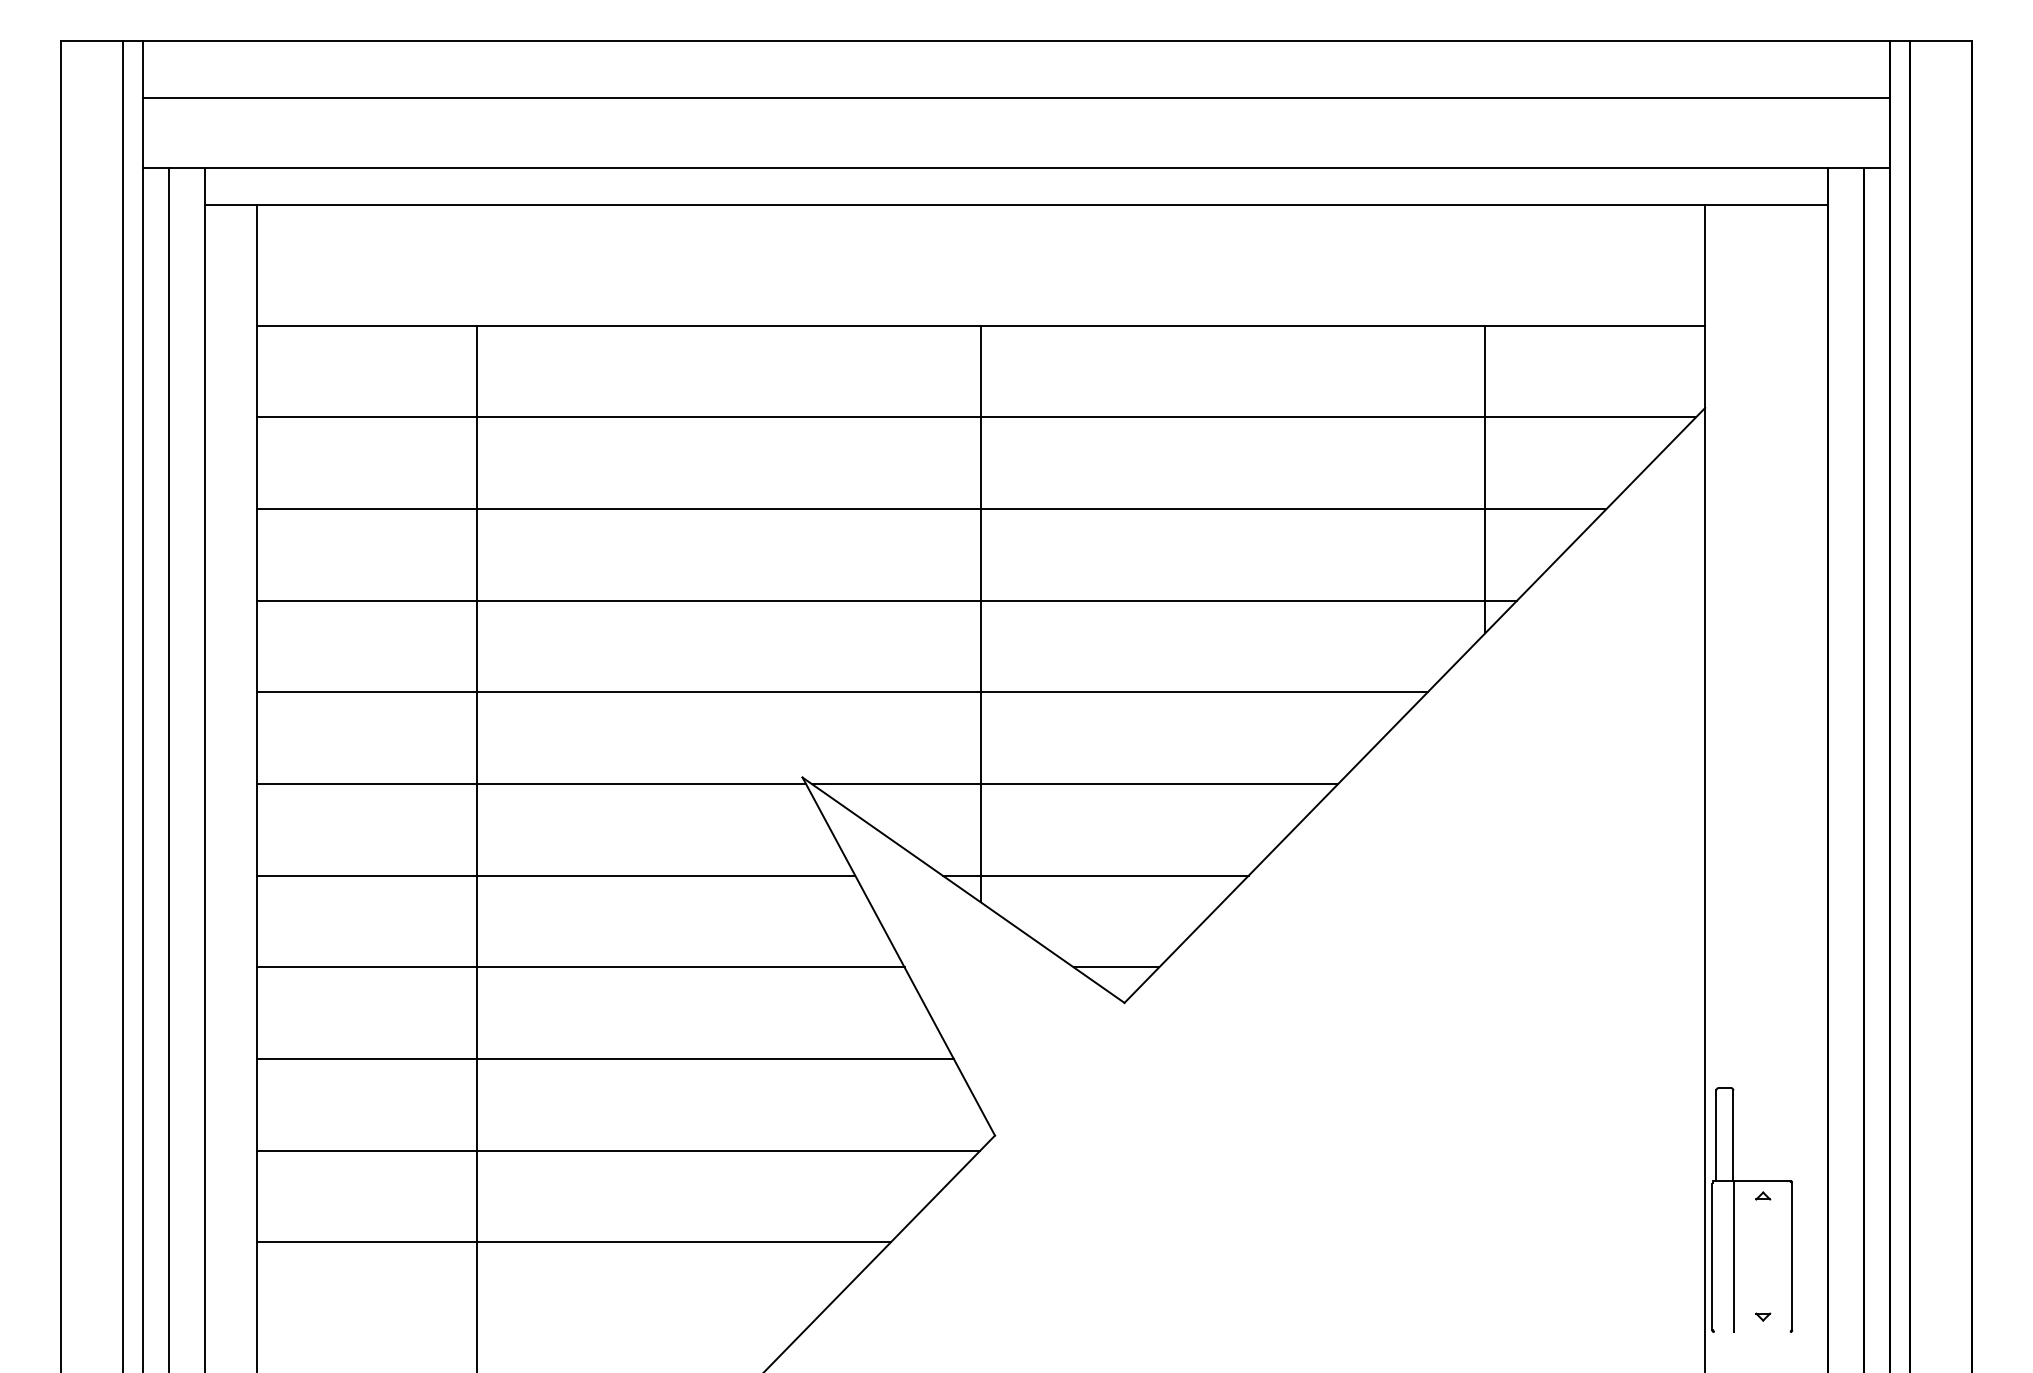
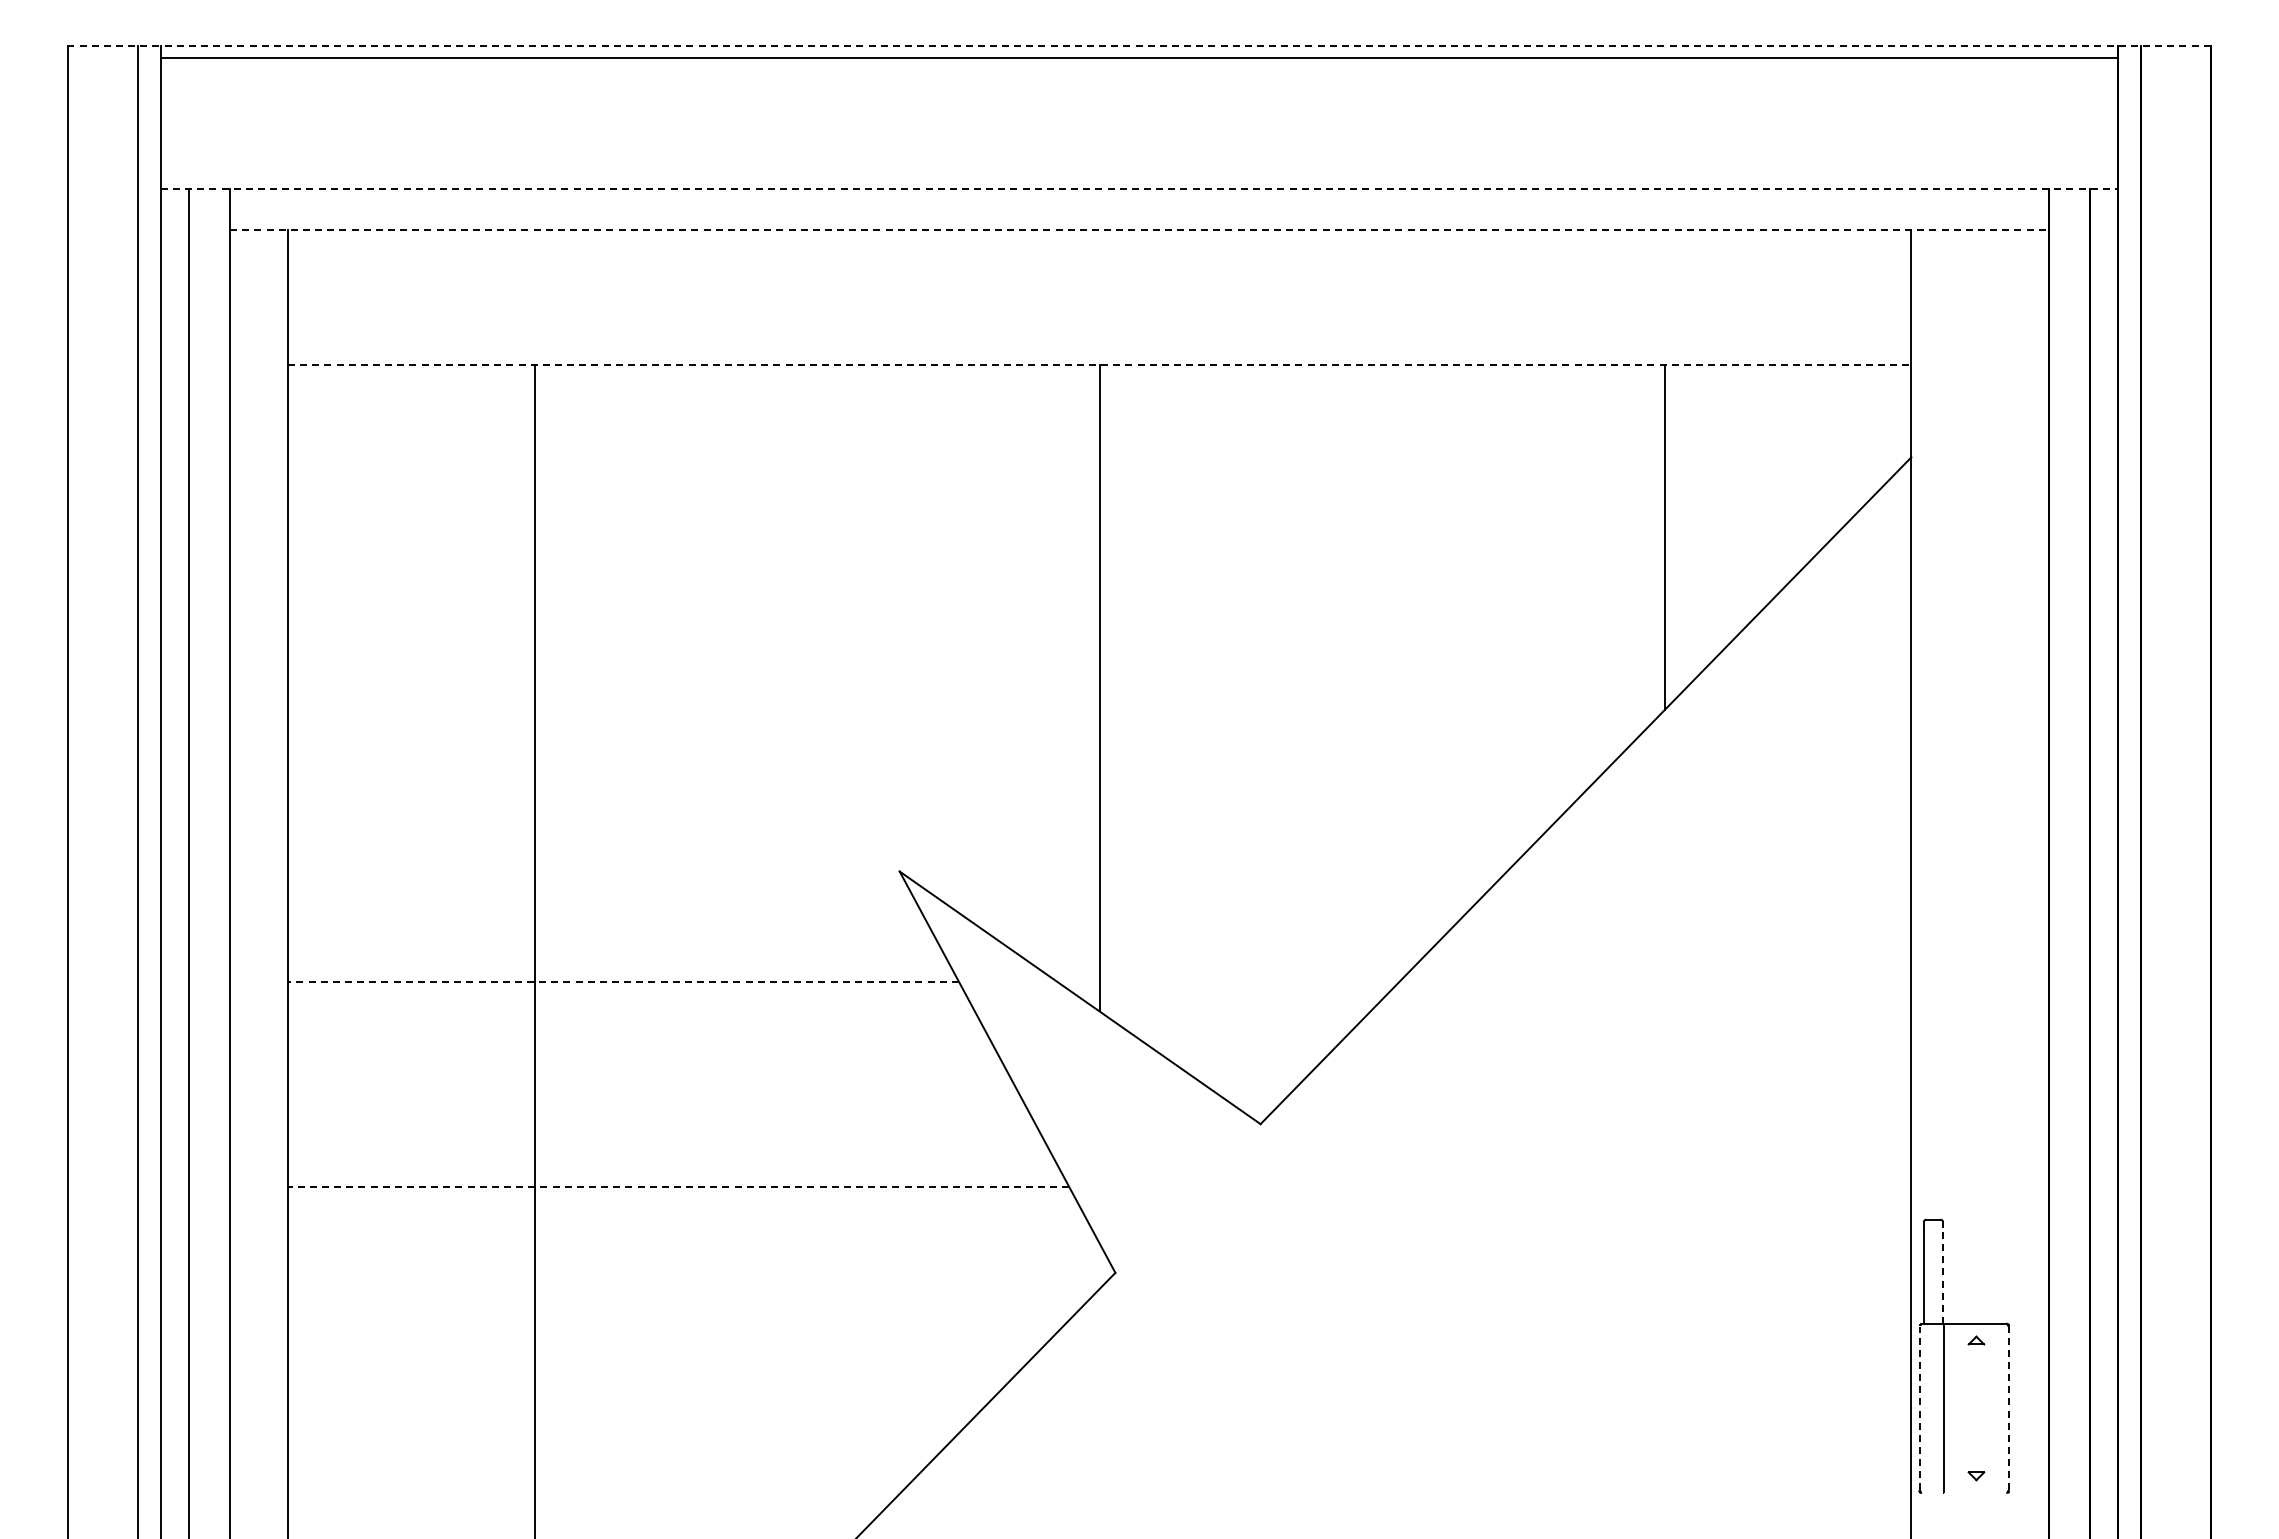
line: (1016, 41) -> (1139, 46), solid -> dashed
line: (1016, 98) -> (1139, 58), moved
line: (1016, 168) -> (1139, 188), solid -> dashed
line: (1017, 204) -> (1140, 229), solid -> dashed
line: (980, 326) -> (1099, 365), solid -> dashed
line: (976, 417) -> (1094, 467), removed
line: (930, 508) -> (1043, 570), removed
line: (886, 600) -> (993, 673), removed
line: (841, 692) -> (943, 776), removed
line: (531, 783) -> (595, 878), removed
line: (1074, 783) -> (1204, 878), removed
line: (555, 875) -> (622, 981), solid -> dashed
line: (1095, 875) -> (1228, 981), removed
line: (580, 967) -> (650, 1084), removed
line: (1116, 967) -> (1251, 1084), removed
line: (605, 1059) -> (678, 1187), solid -> dashed
line: (1733, 1137) -> (1943, 1275), solid -> dashed
line: (617, 1150) -> (692, 1289), removed
line: (573, 1242) -> (642, 1392), removed
line: (1712, 1256) -> (1919, 1408), solid -> dashed
line: (1791, 1256) -> (2008, 1408), solid -> dashed

